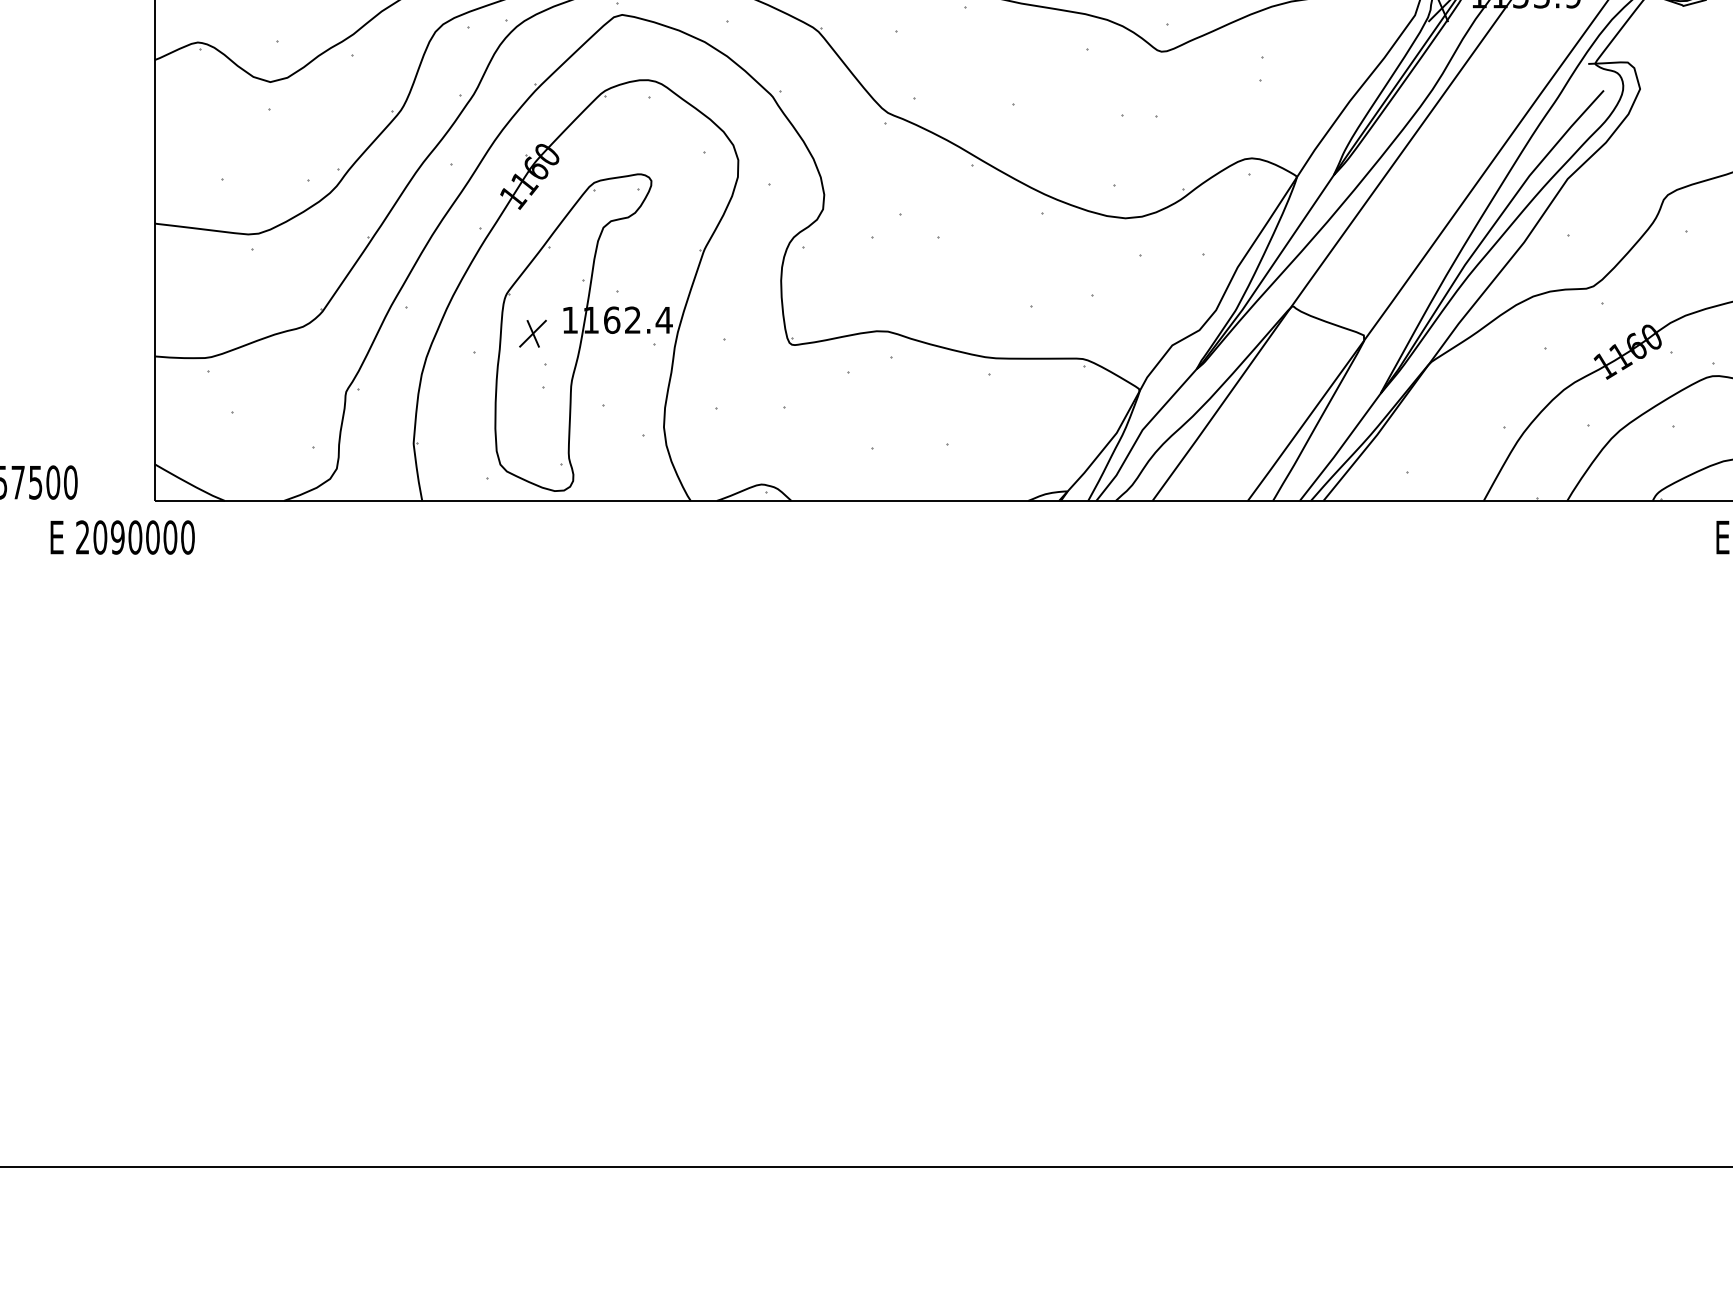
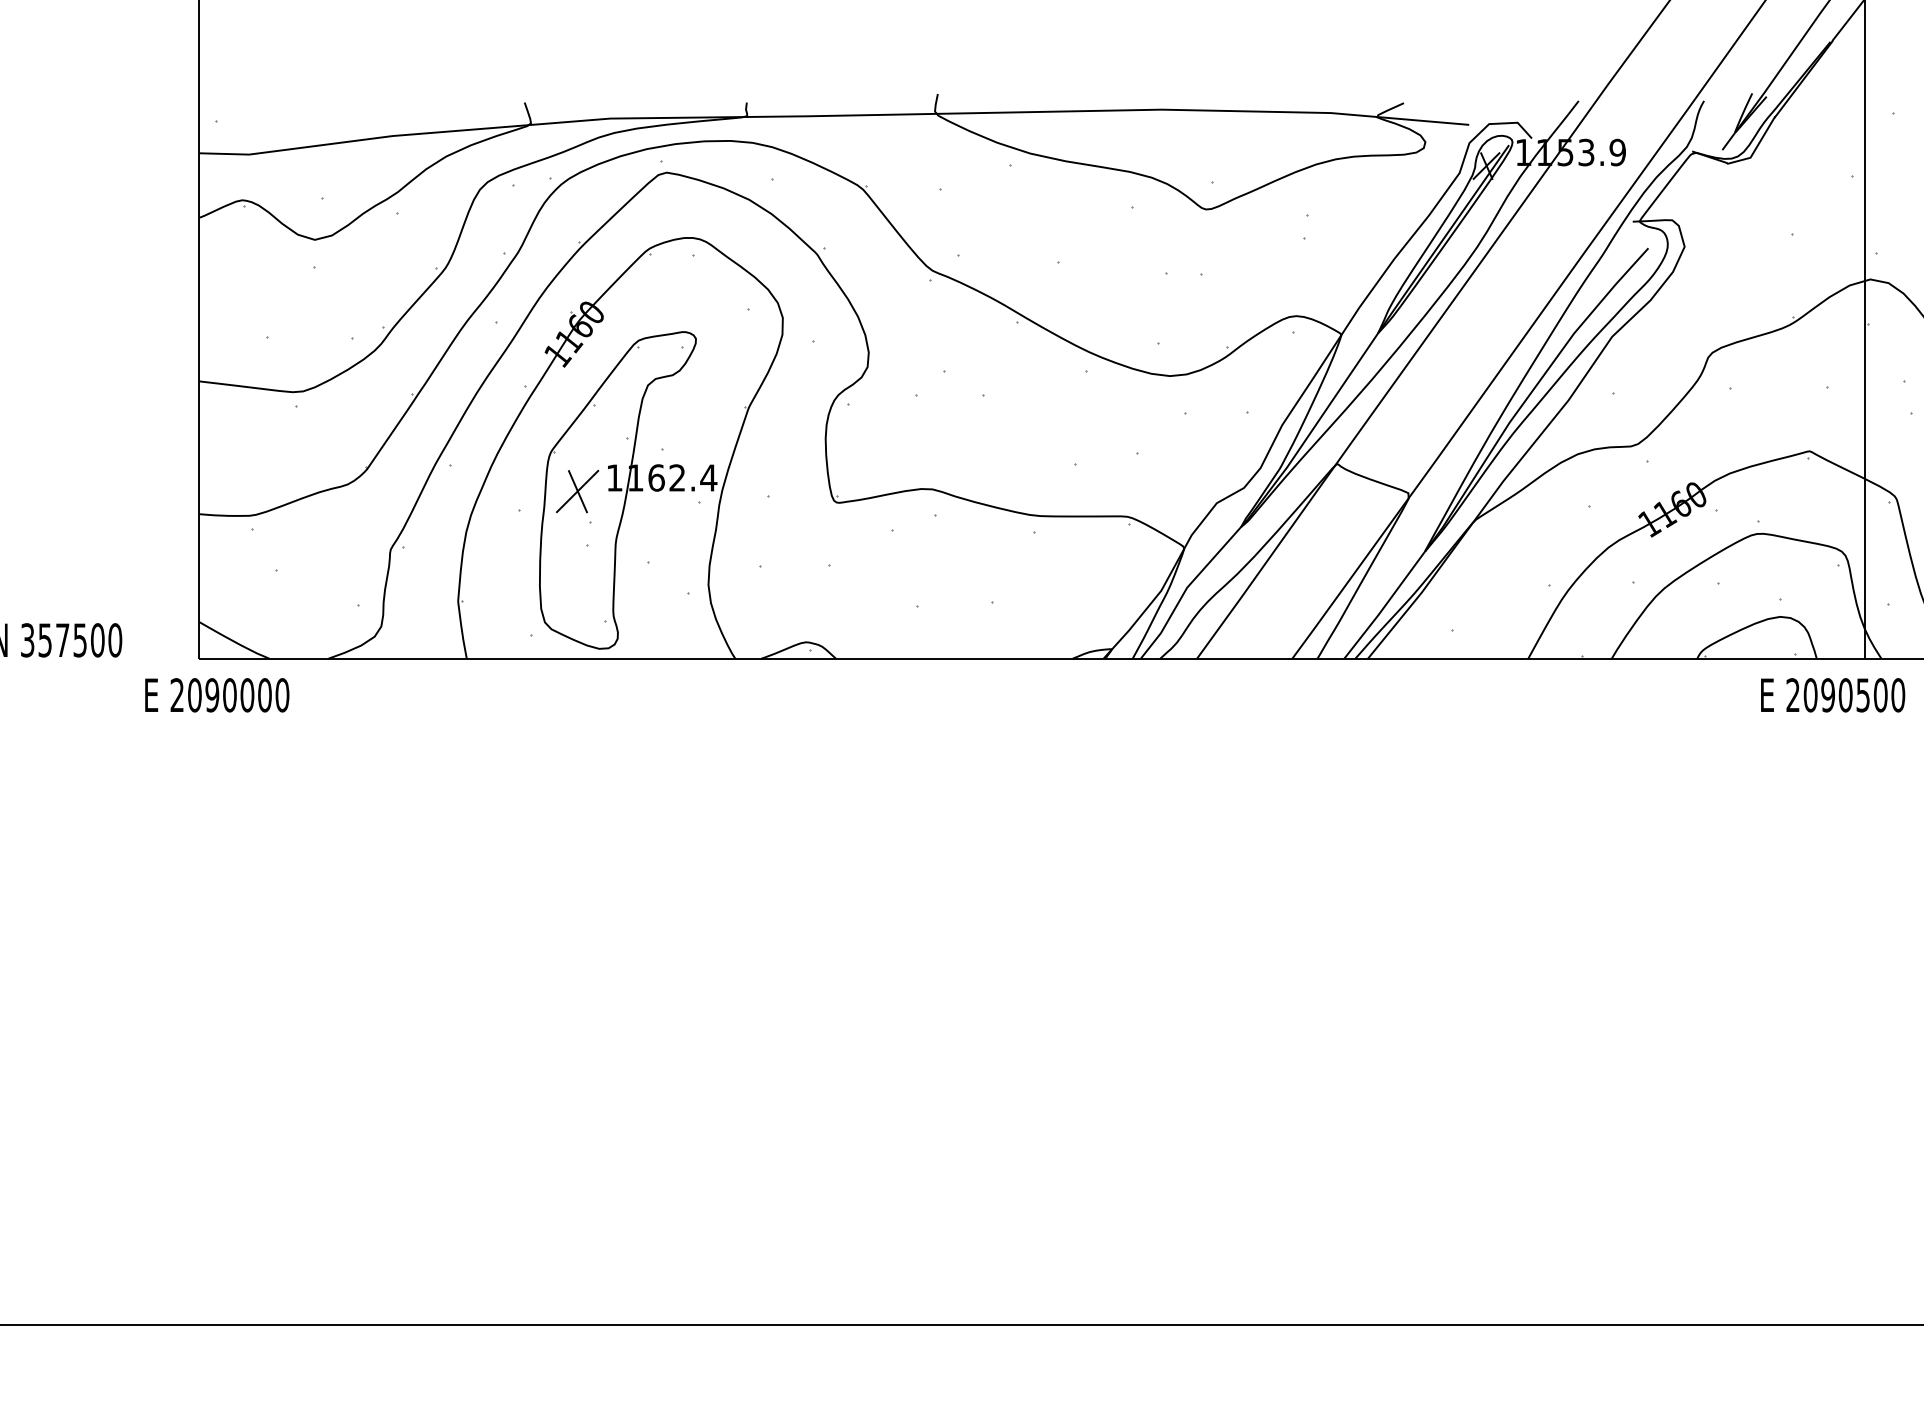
part: (532, 333) -> (577, 491), size x1.6
text: (122, 537) -> (217, 695), moved

